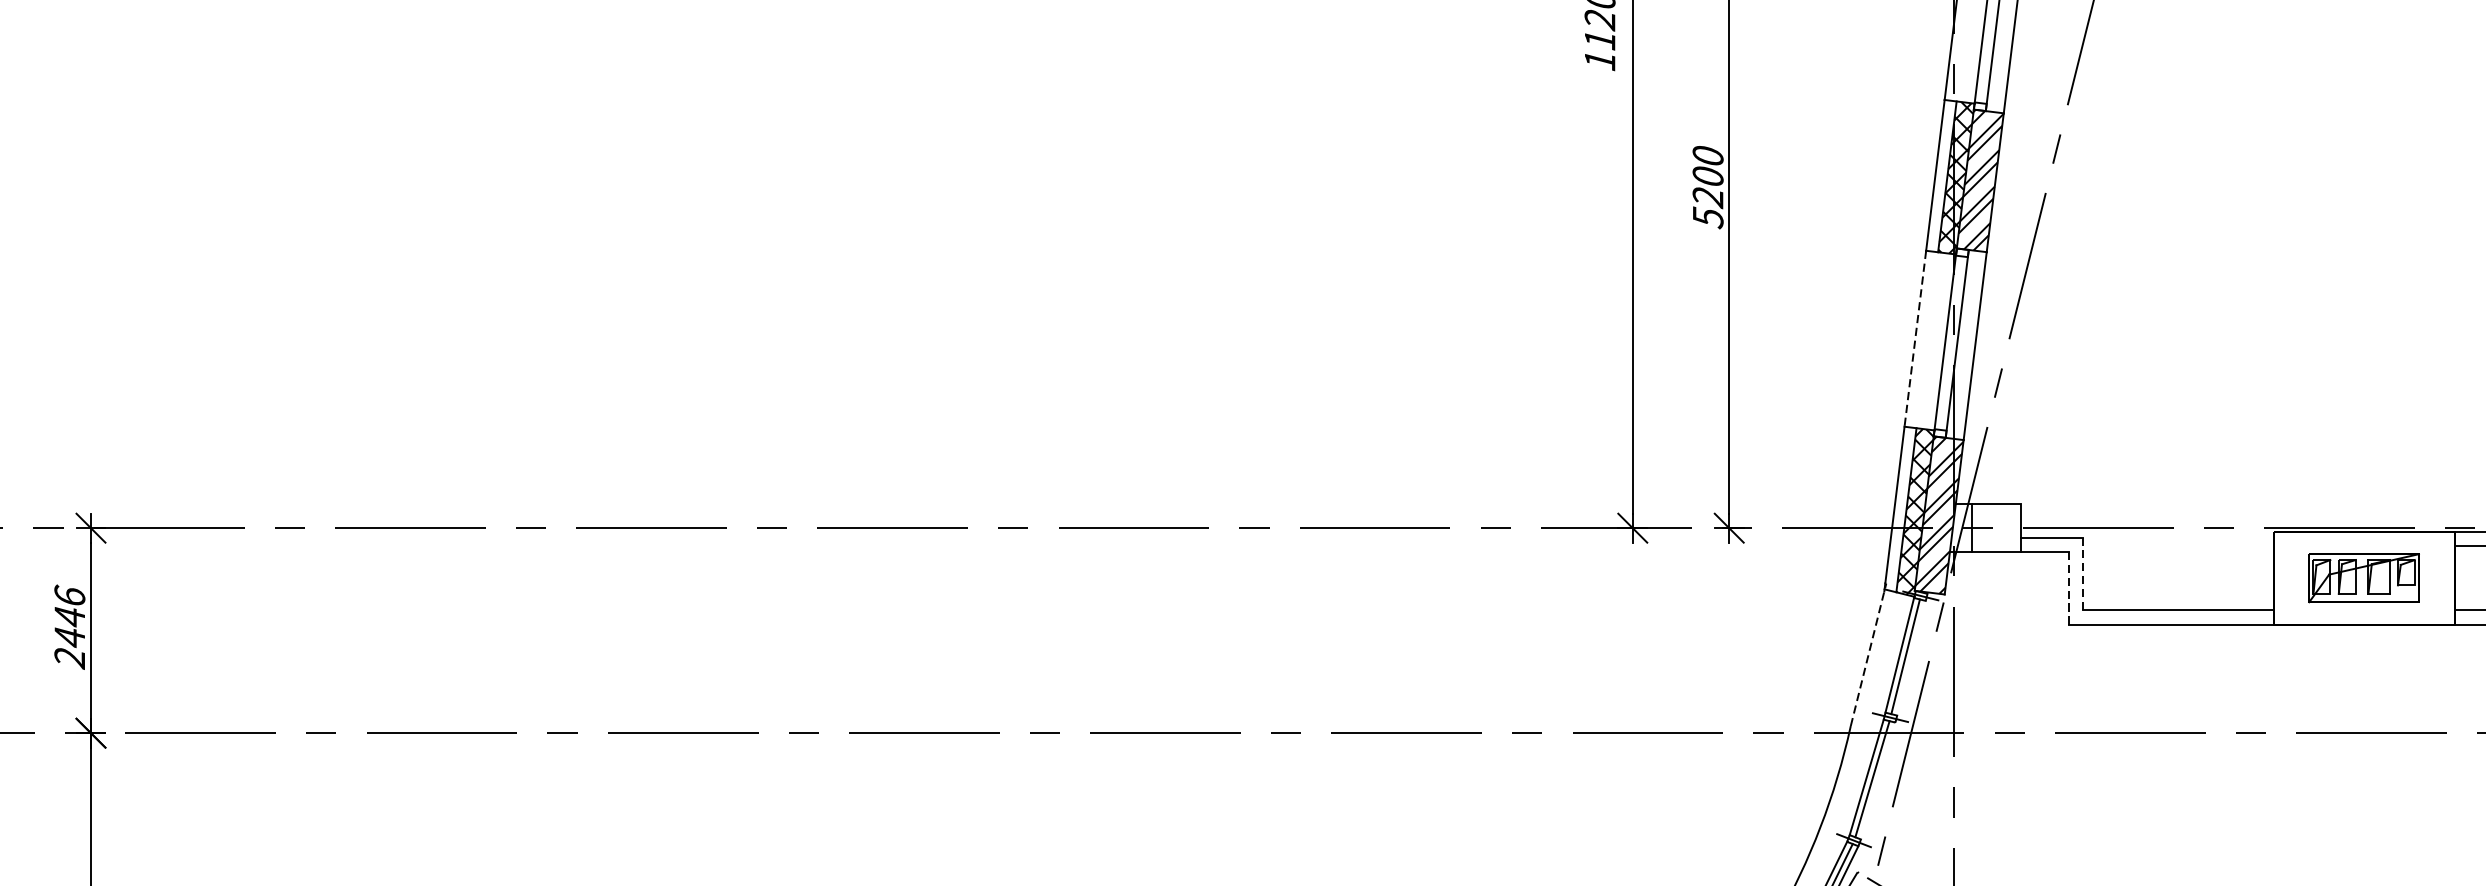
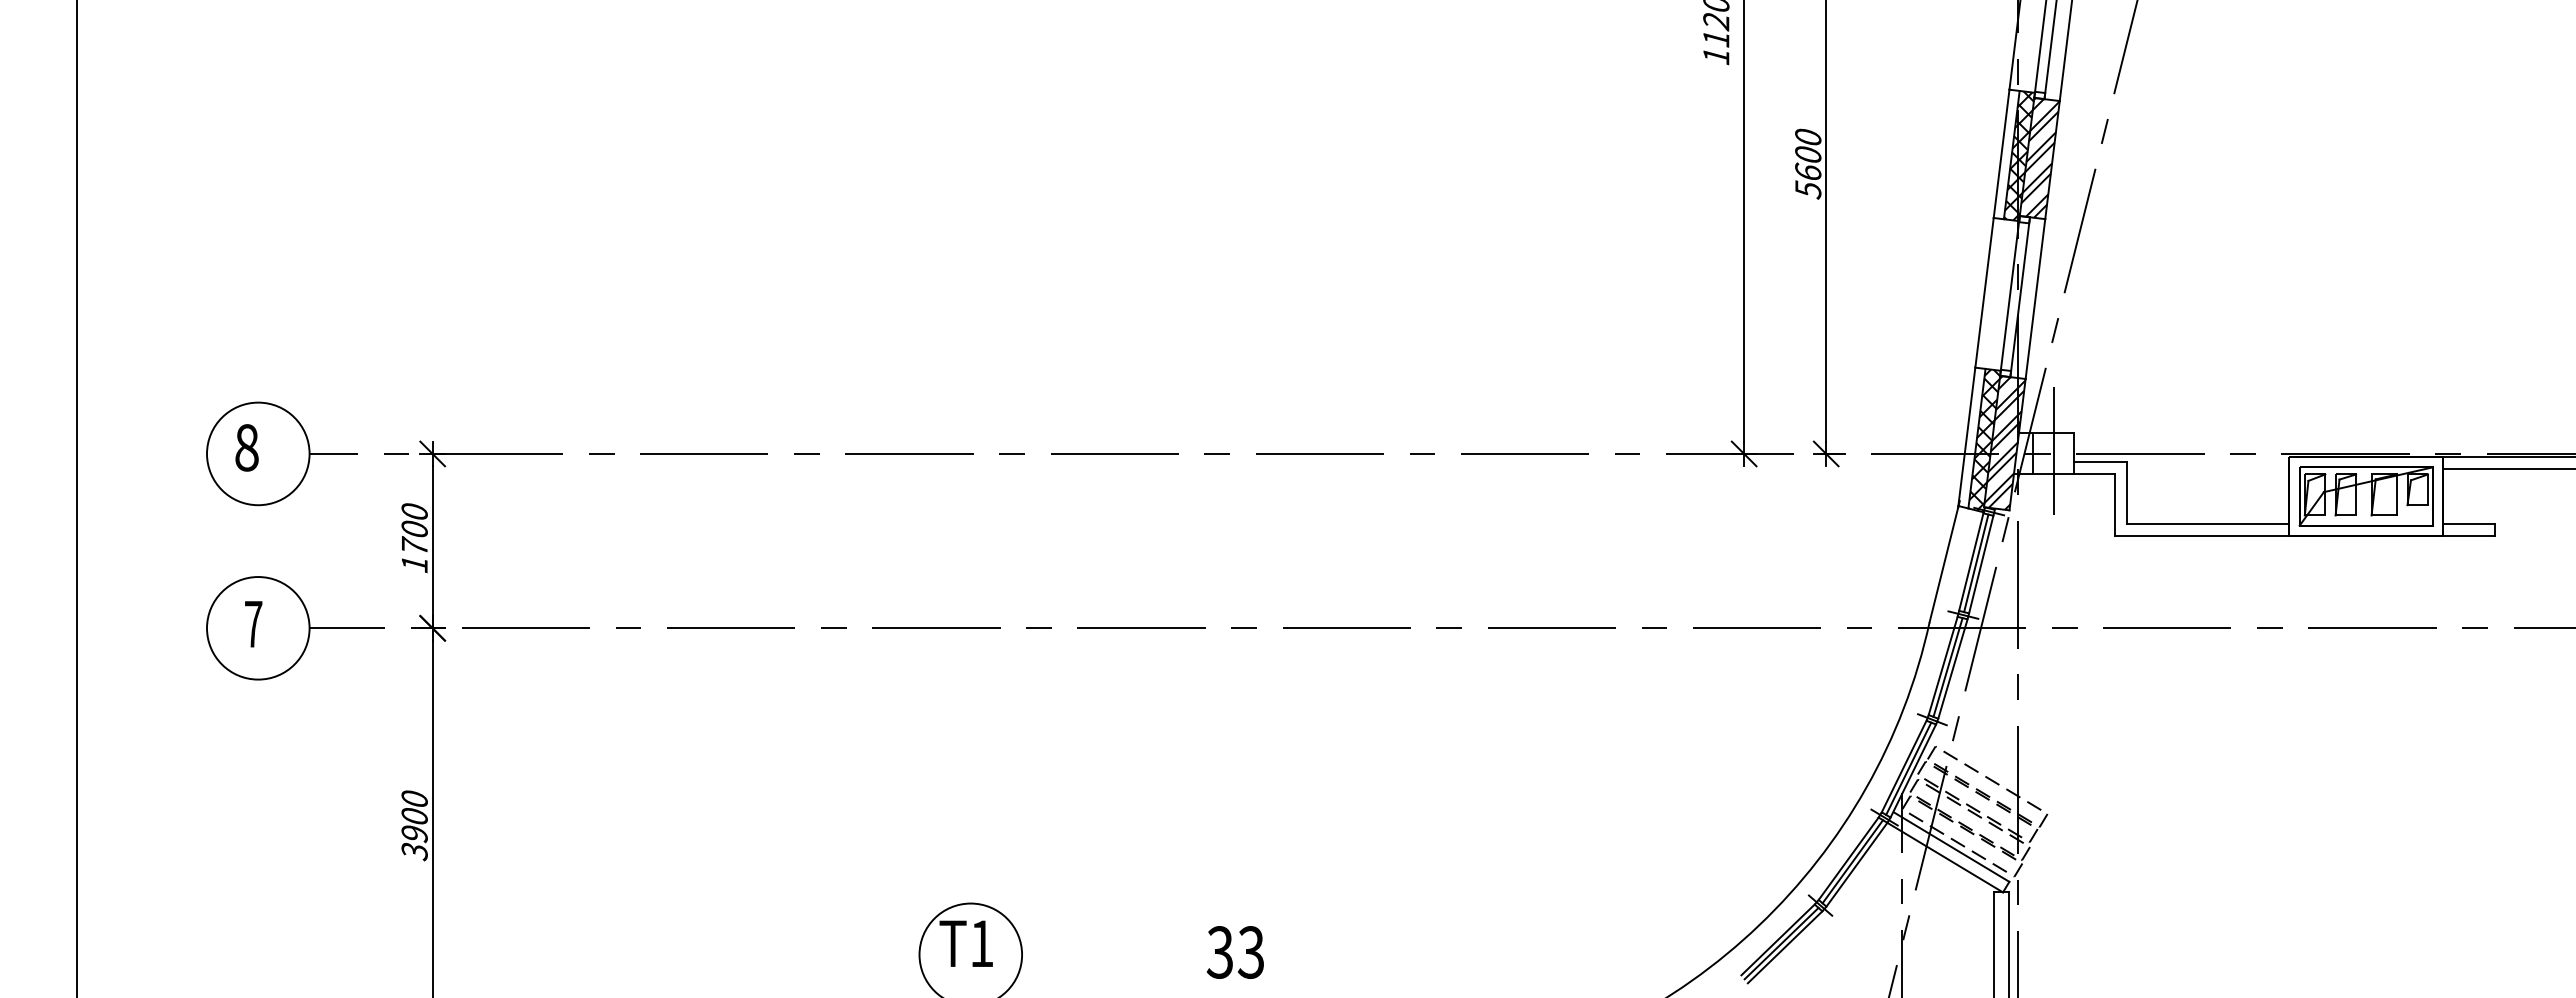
text: (1708, 197) -> (1808, 172), 5200 -> 5600
line: (1915, 339) -> (1984, 293), dashed -> solid
line: (1996, 515) -> (2053, 443), added
line: (2083, 573) -> (2127, 492), dashed -> solid
part: (2363, 578) -> (2365, 496), size x1.43
line: (2069, 588) -> (2115, 505), dashed -> solid
text: (69, 627) -> (414, 538), 2446 -> 1700
line: (1868, 654) -> (1944, 561), dashed -> solid
line: (1911, 658) -> (1981, 564), added
line: (1877, 780) -> (1952, 668), added

